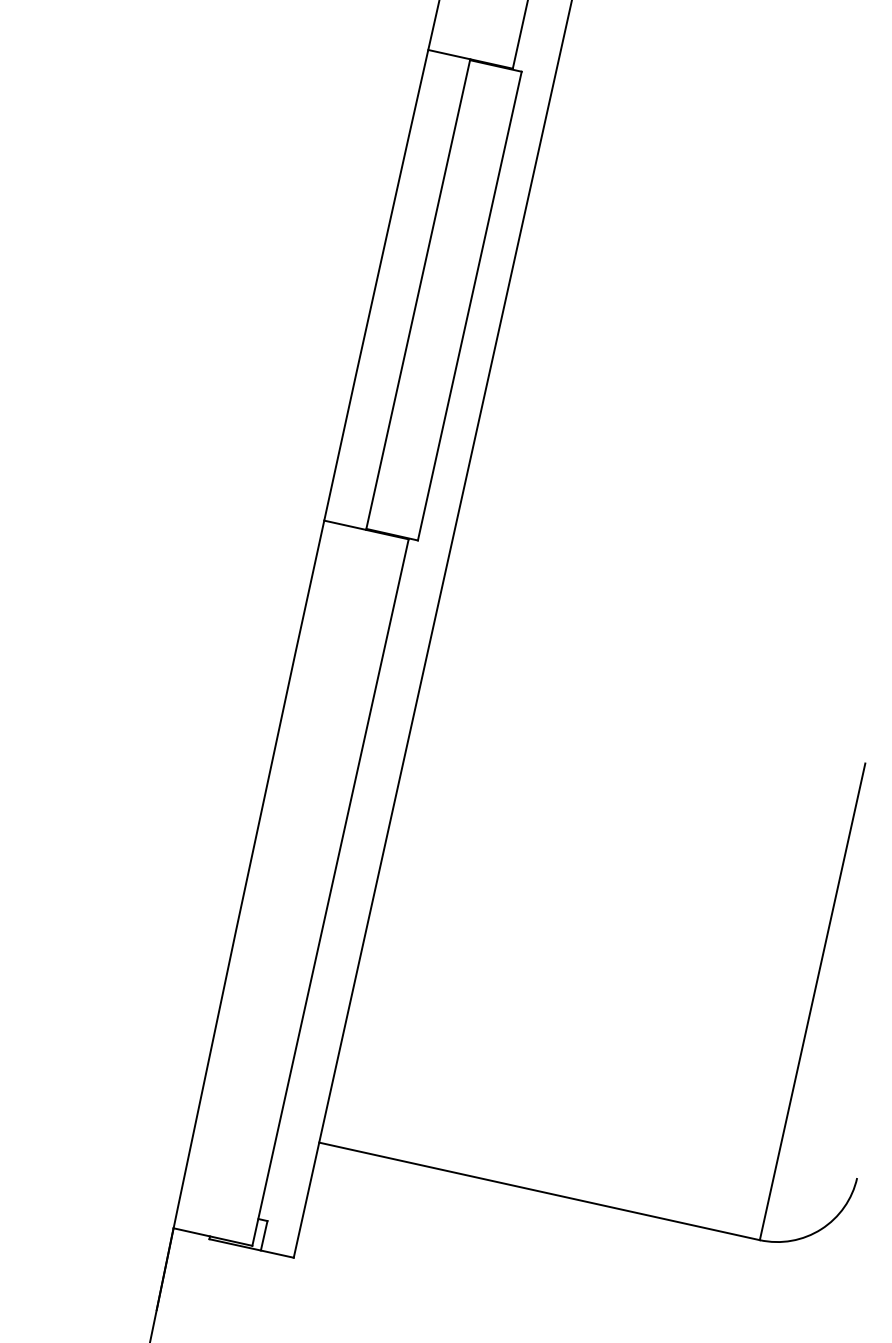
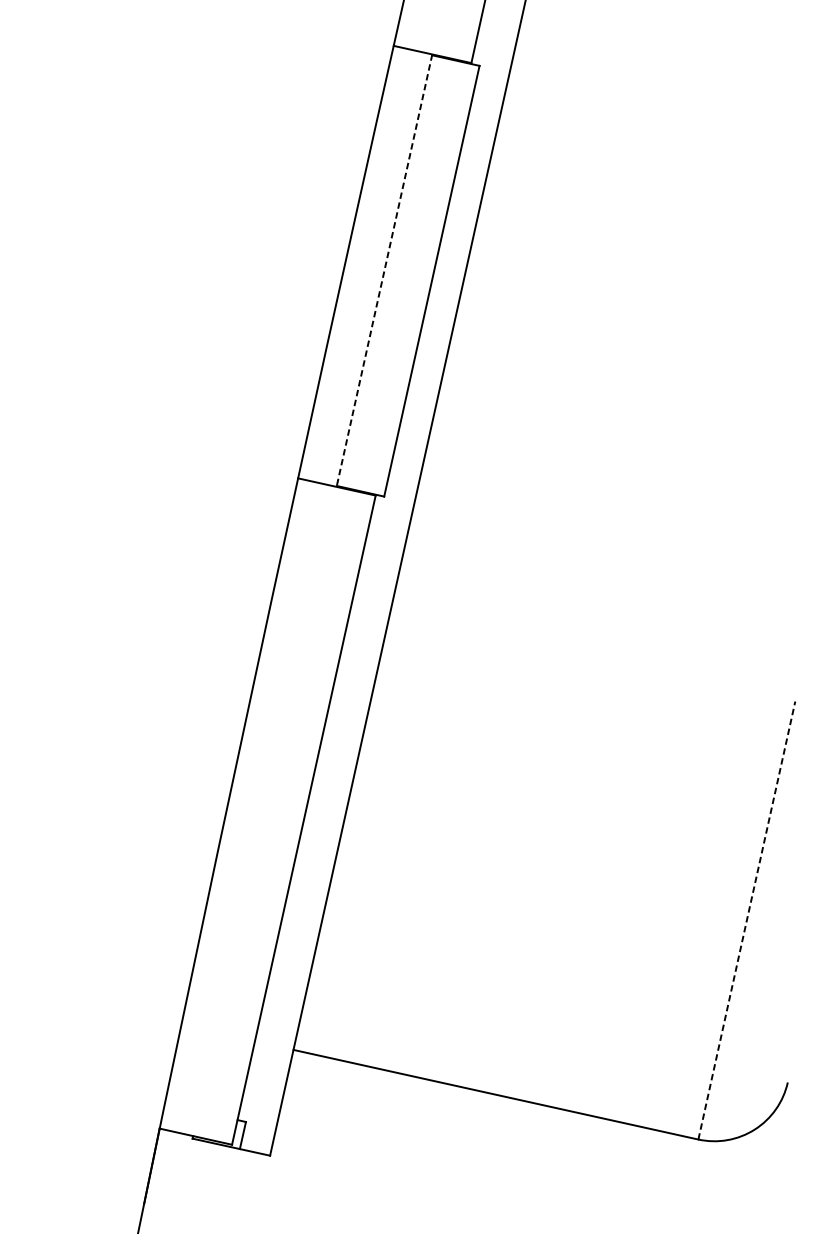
line: (418, 295) -> (384, 271), solid -> dashed
line: (812, 1001) -> (746, 920), solid -> dashed

